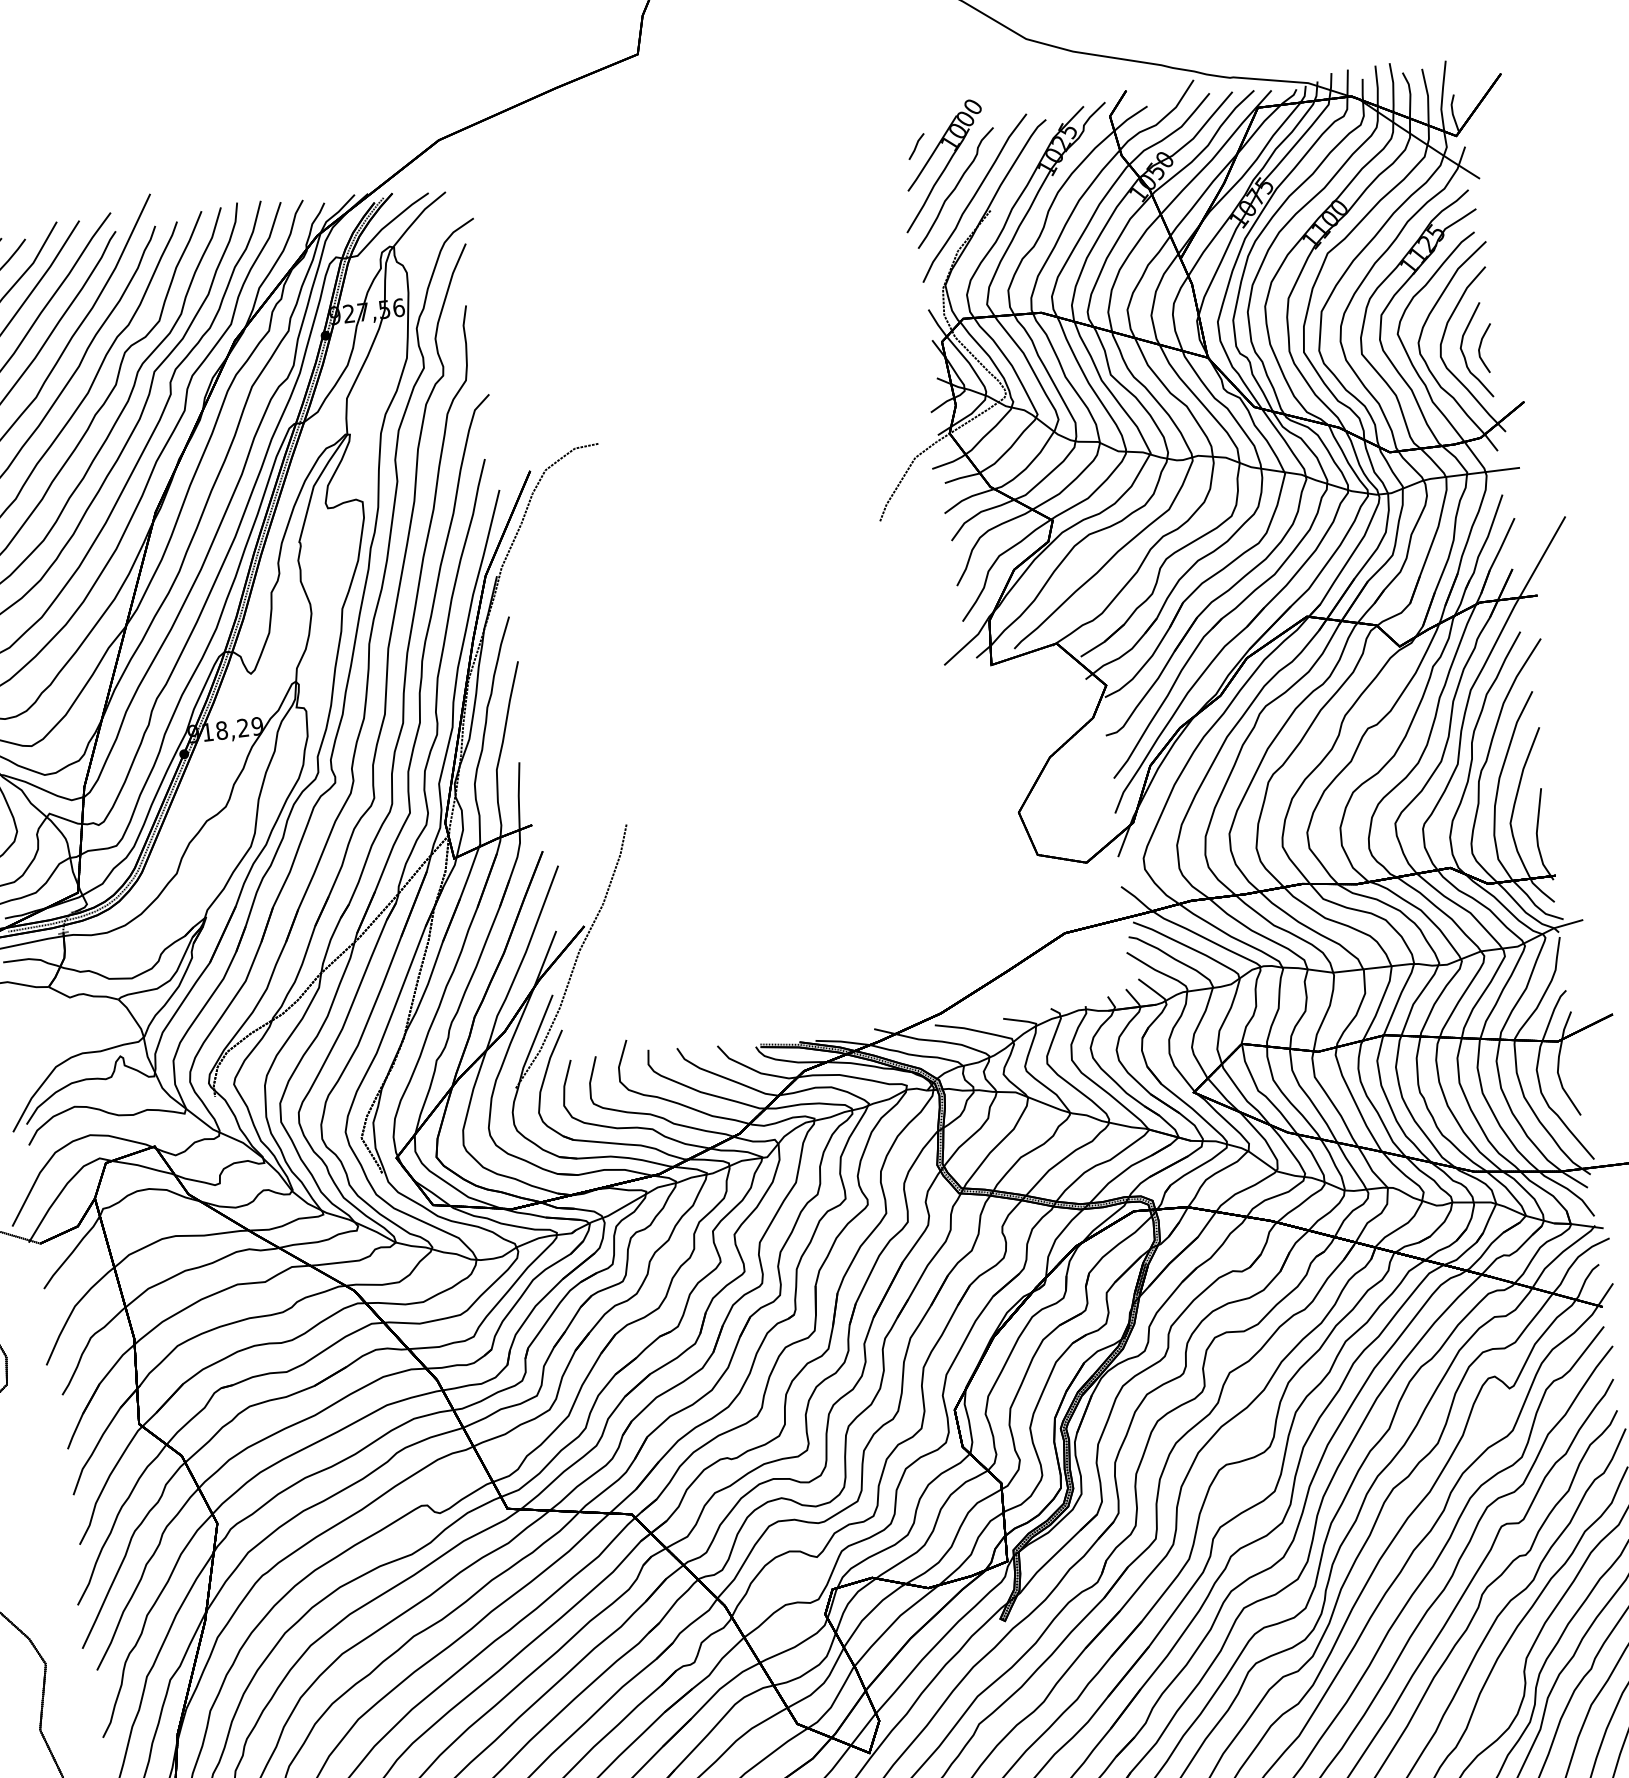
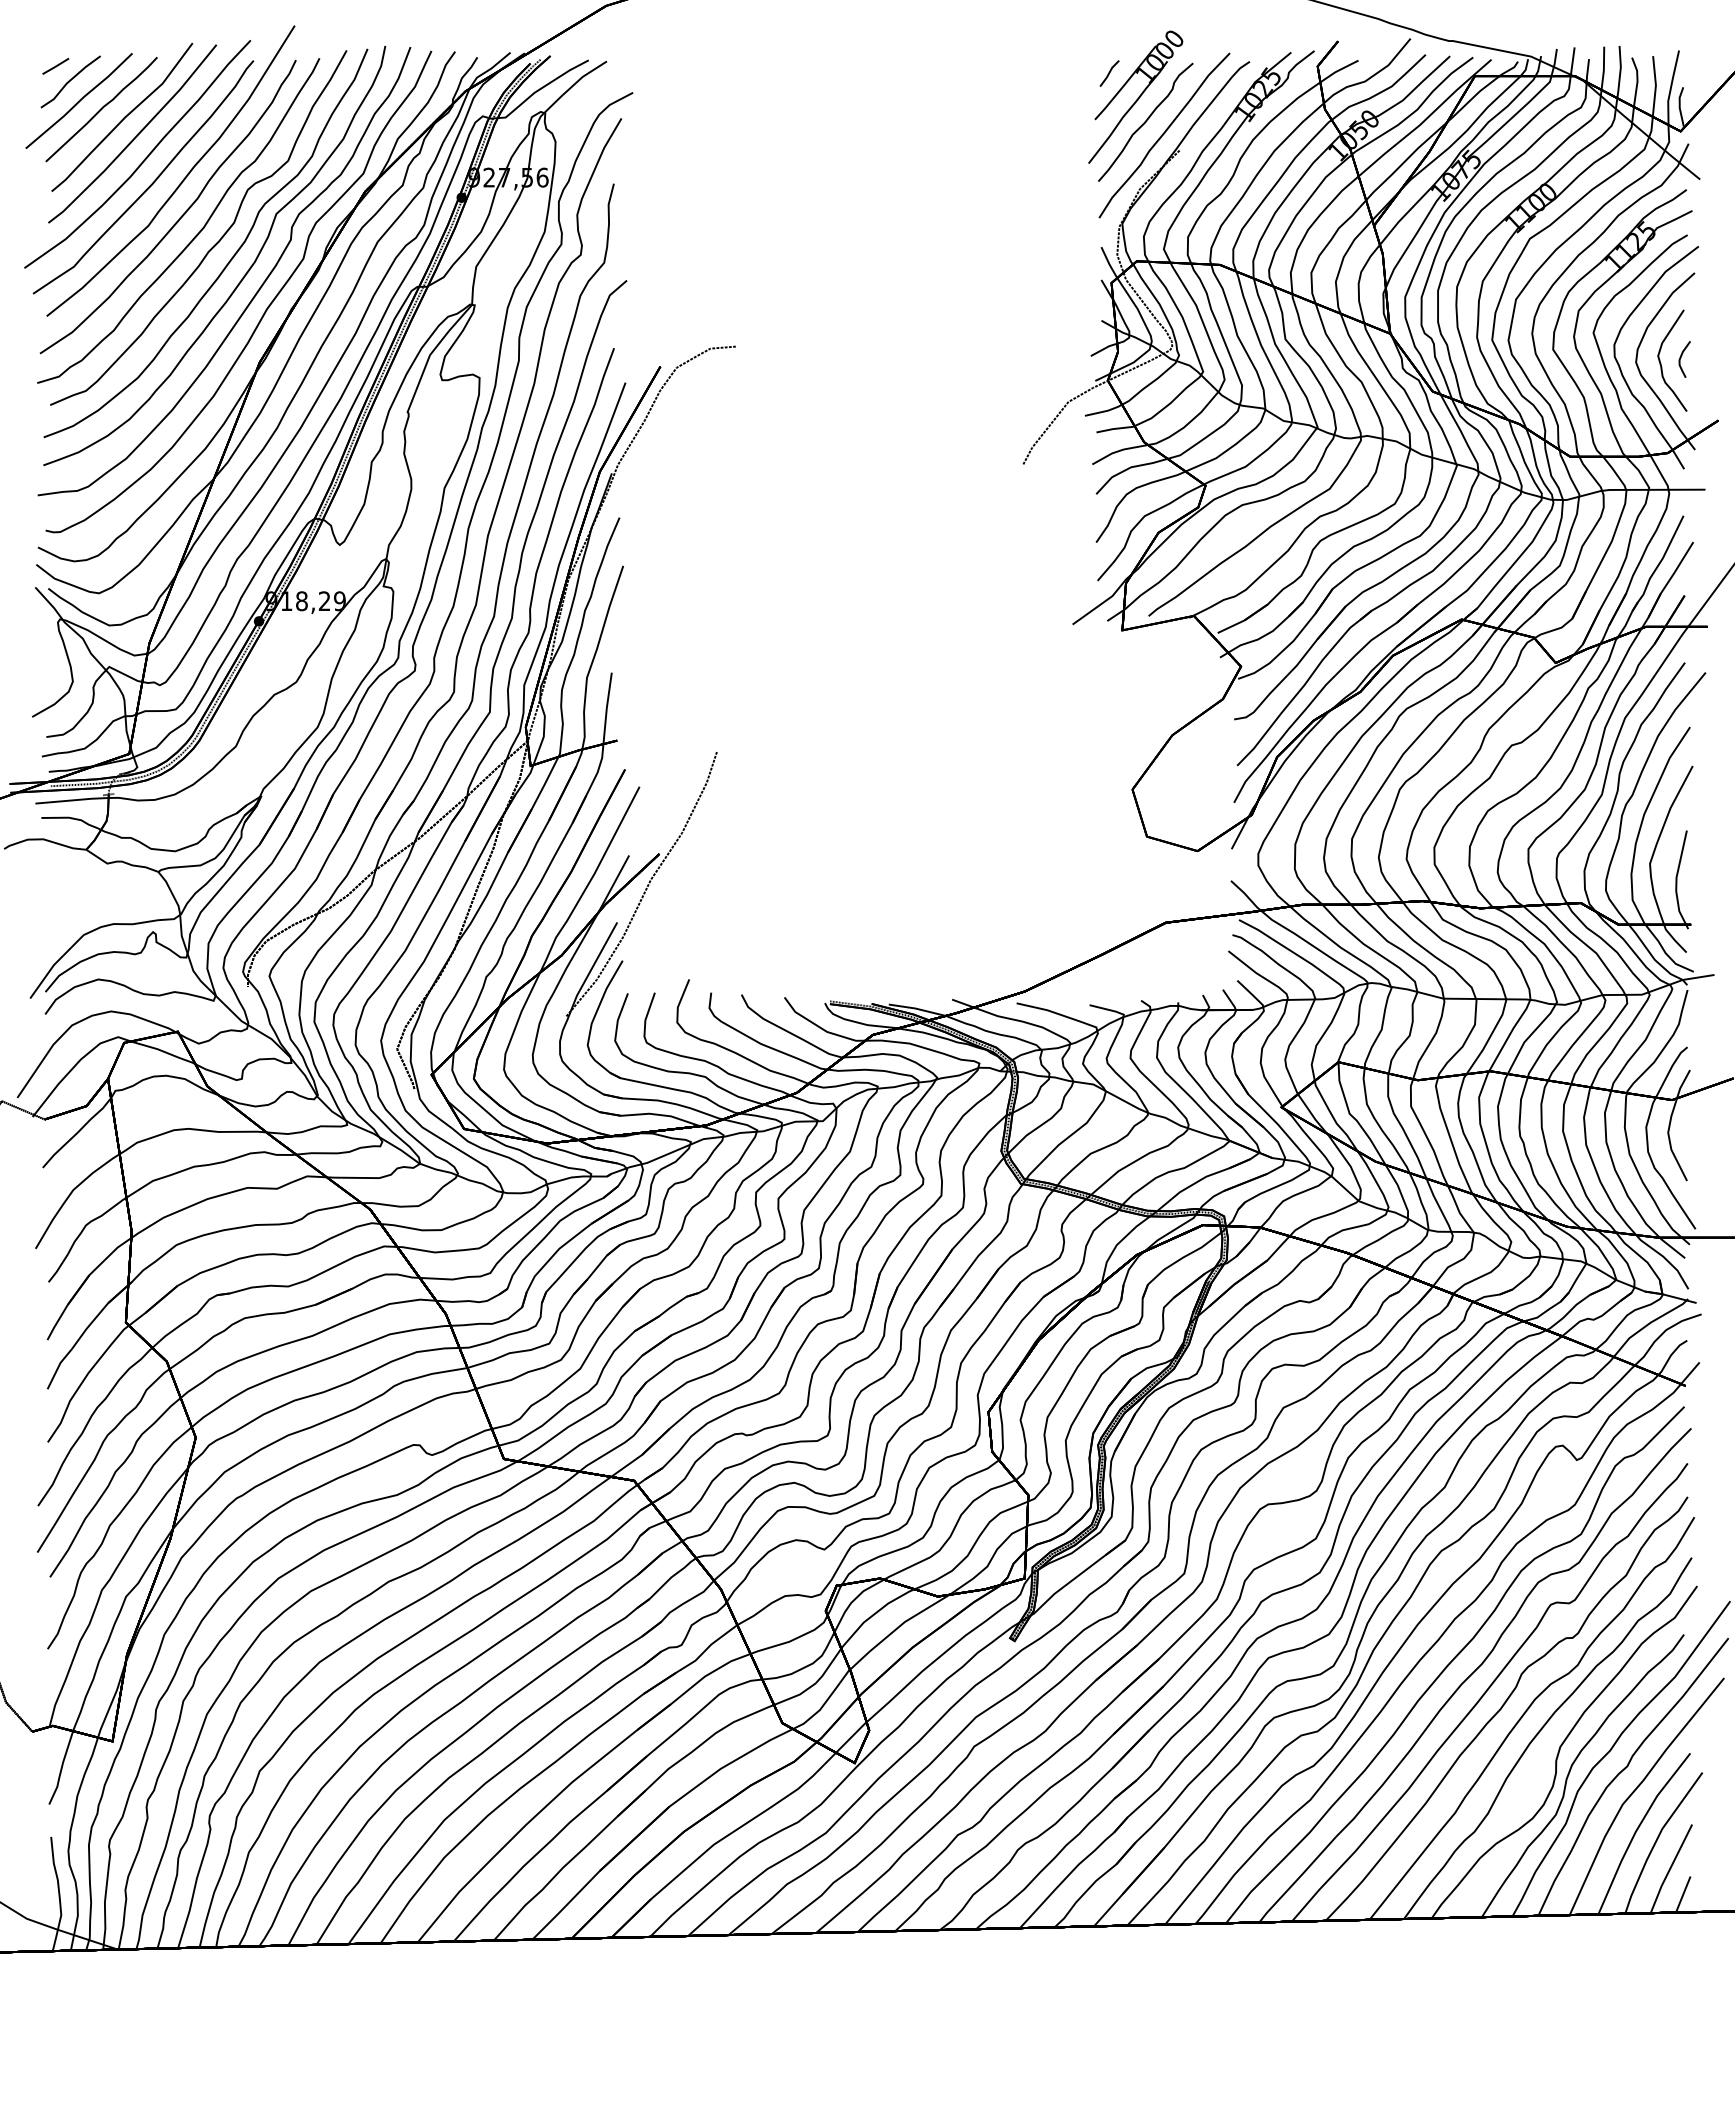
part: (1485, 348) -> (1684, 359), size x0.7

